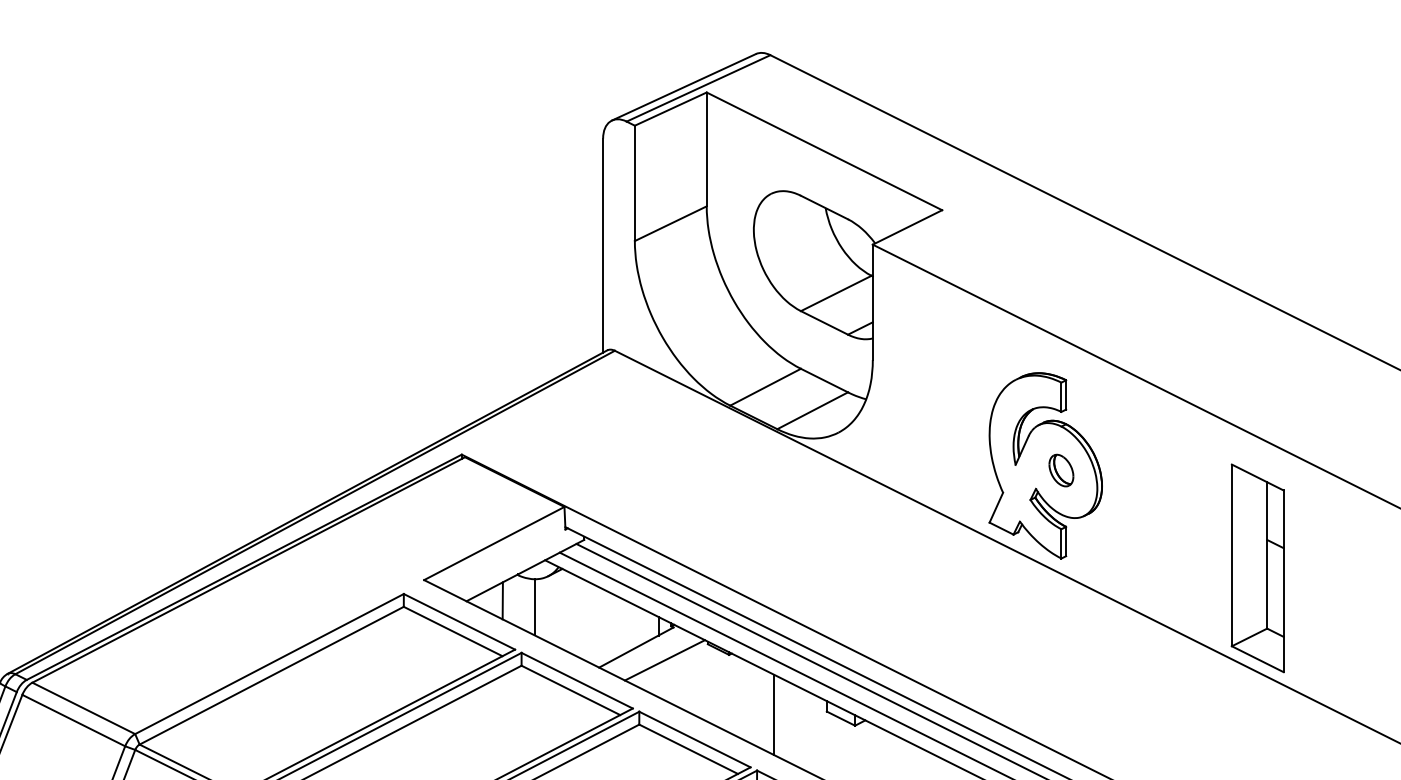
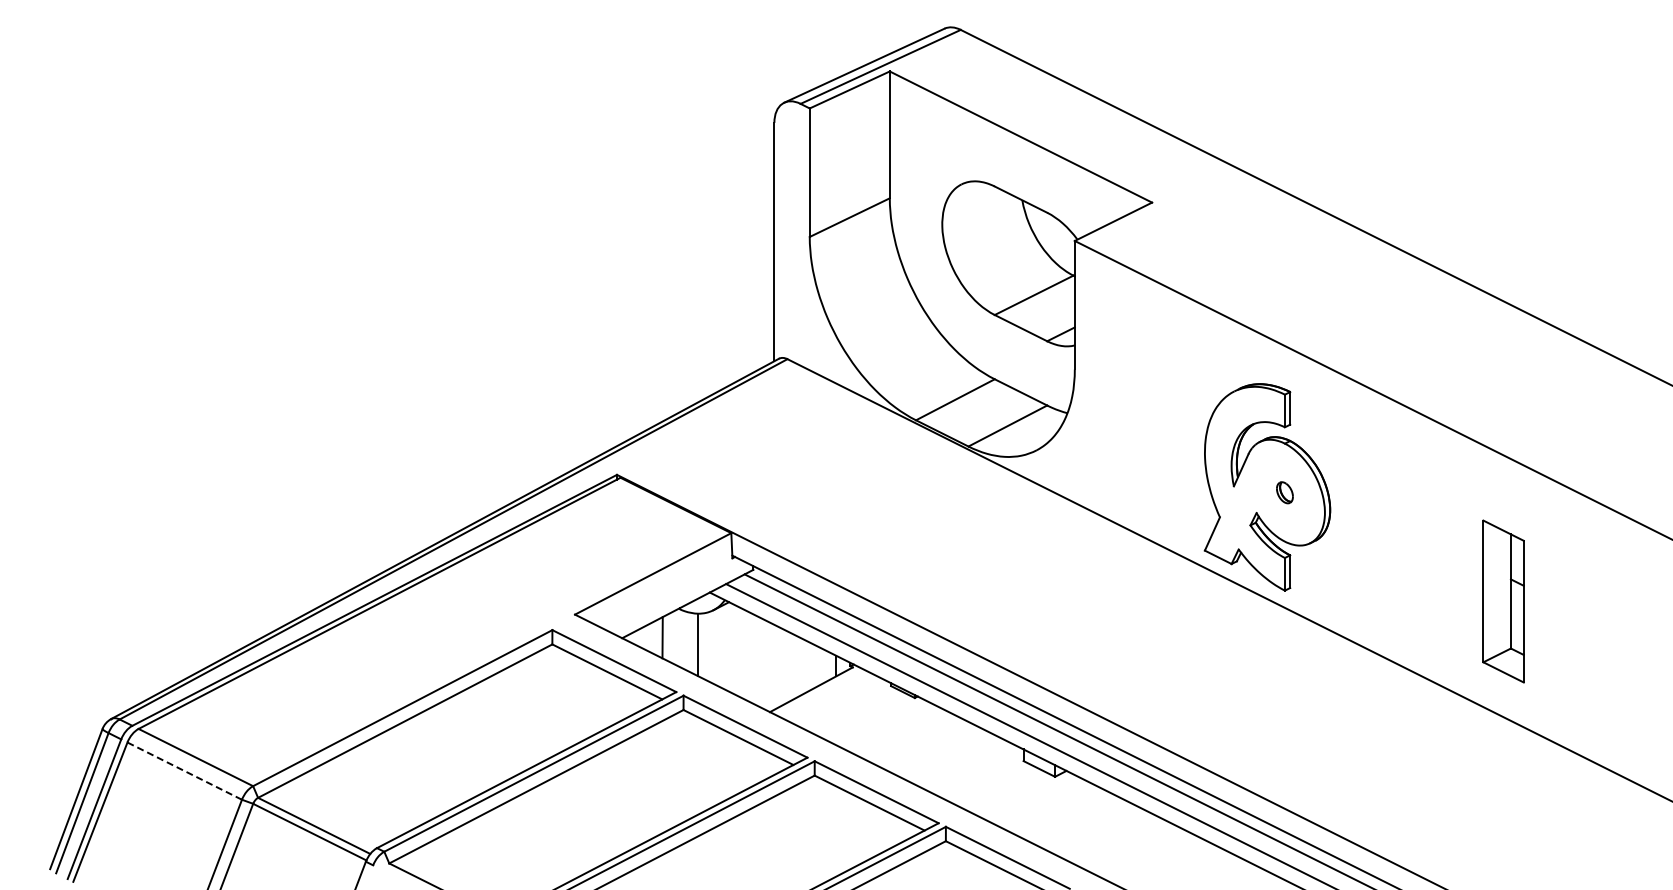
part: (1061, 470) -> (1284, 492), size x0.6
part: (1257, 568) -> (1503, 601), size x0.7
line: (664, 659) -> (842, 703), removed
line: (773, 714) -> (964, 764), removed
line: (74, 720) -> (185, 771), solid -> dashed

